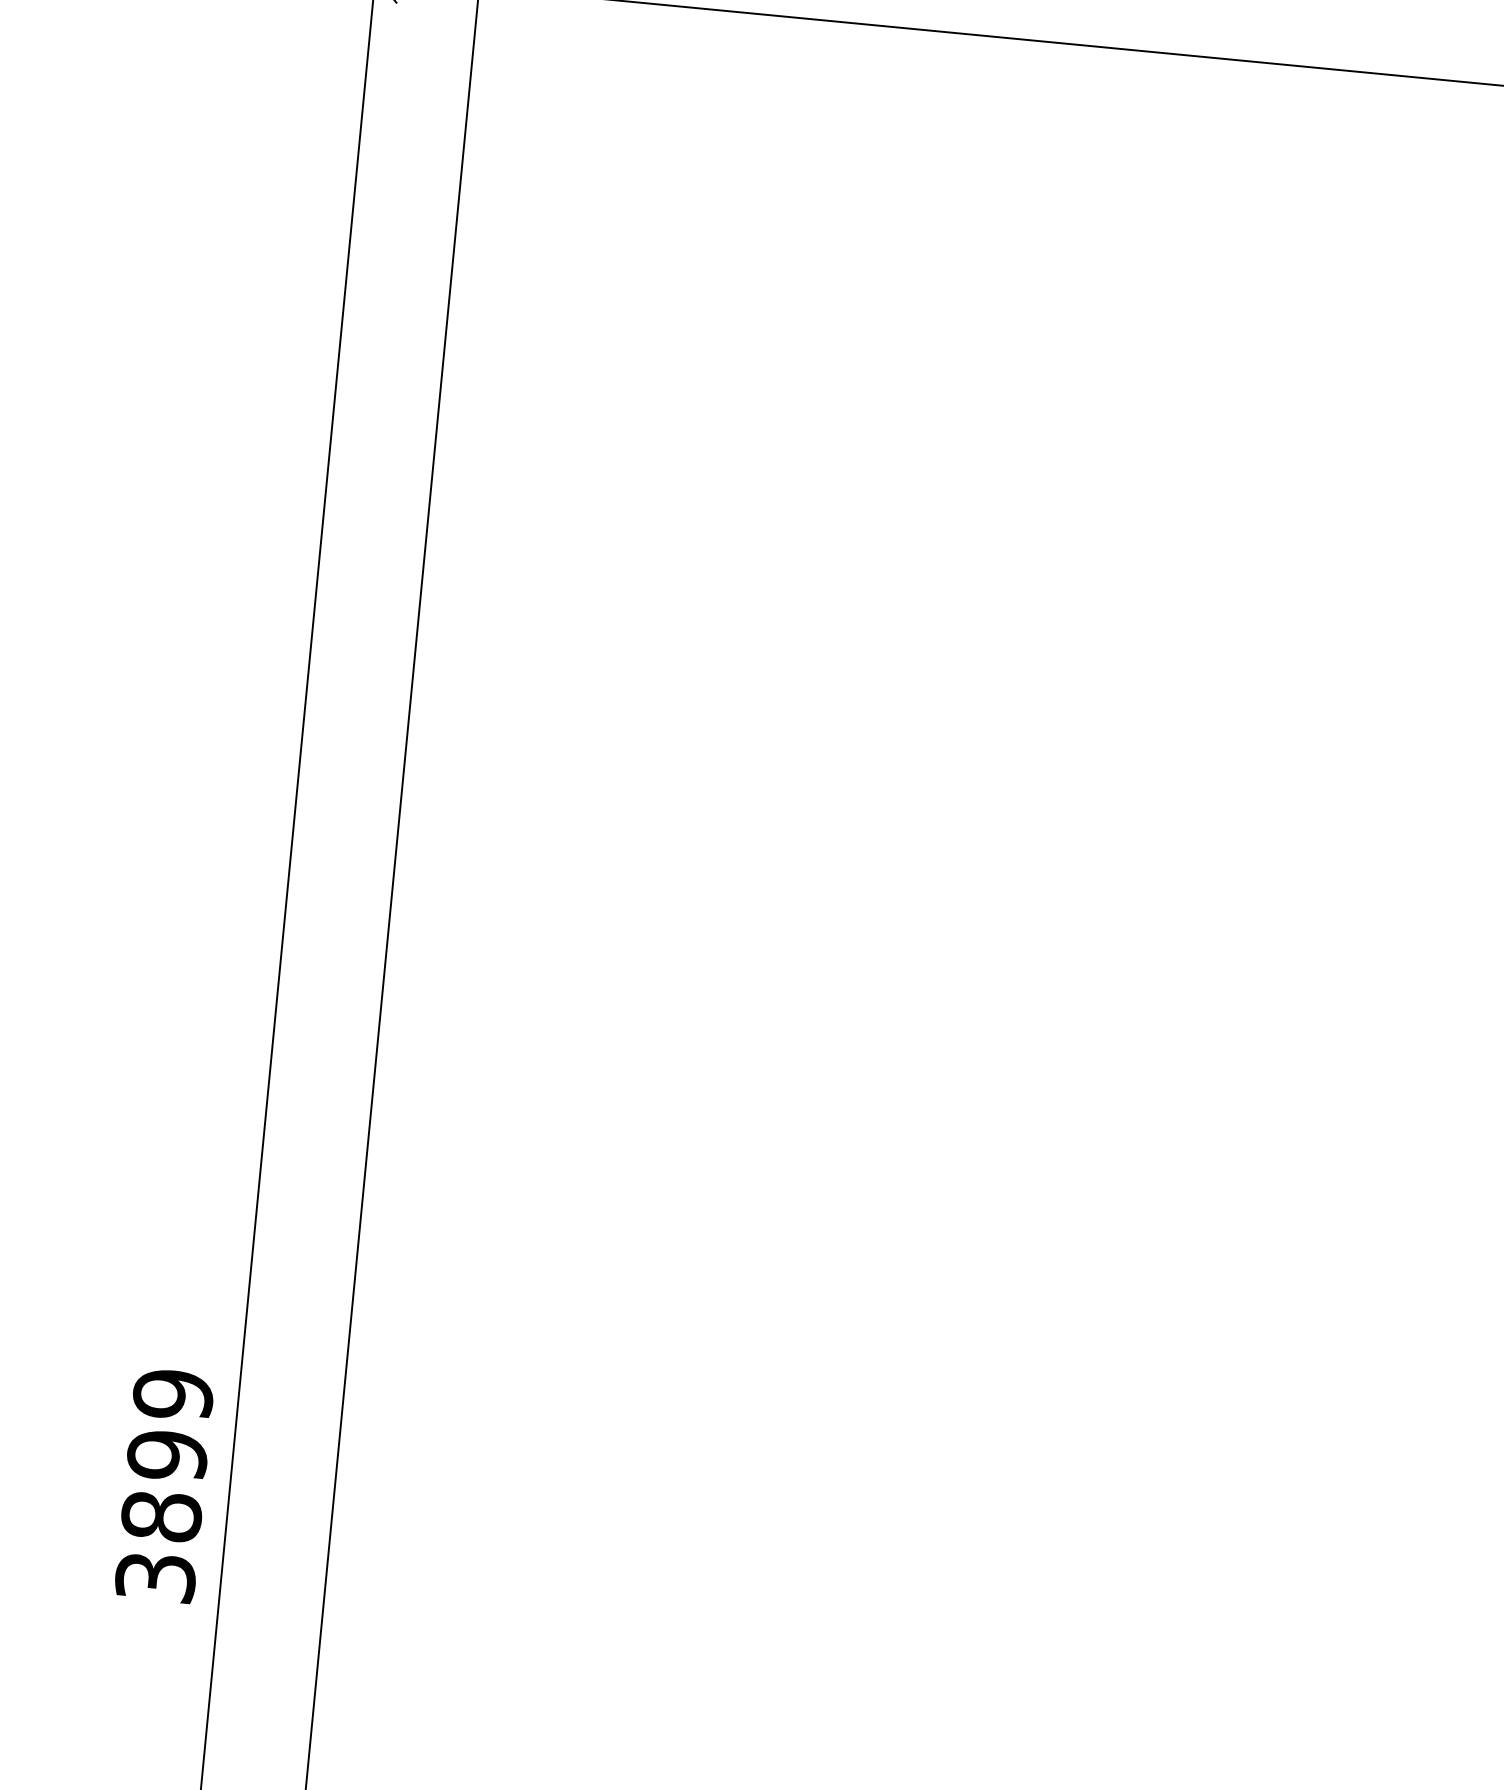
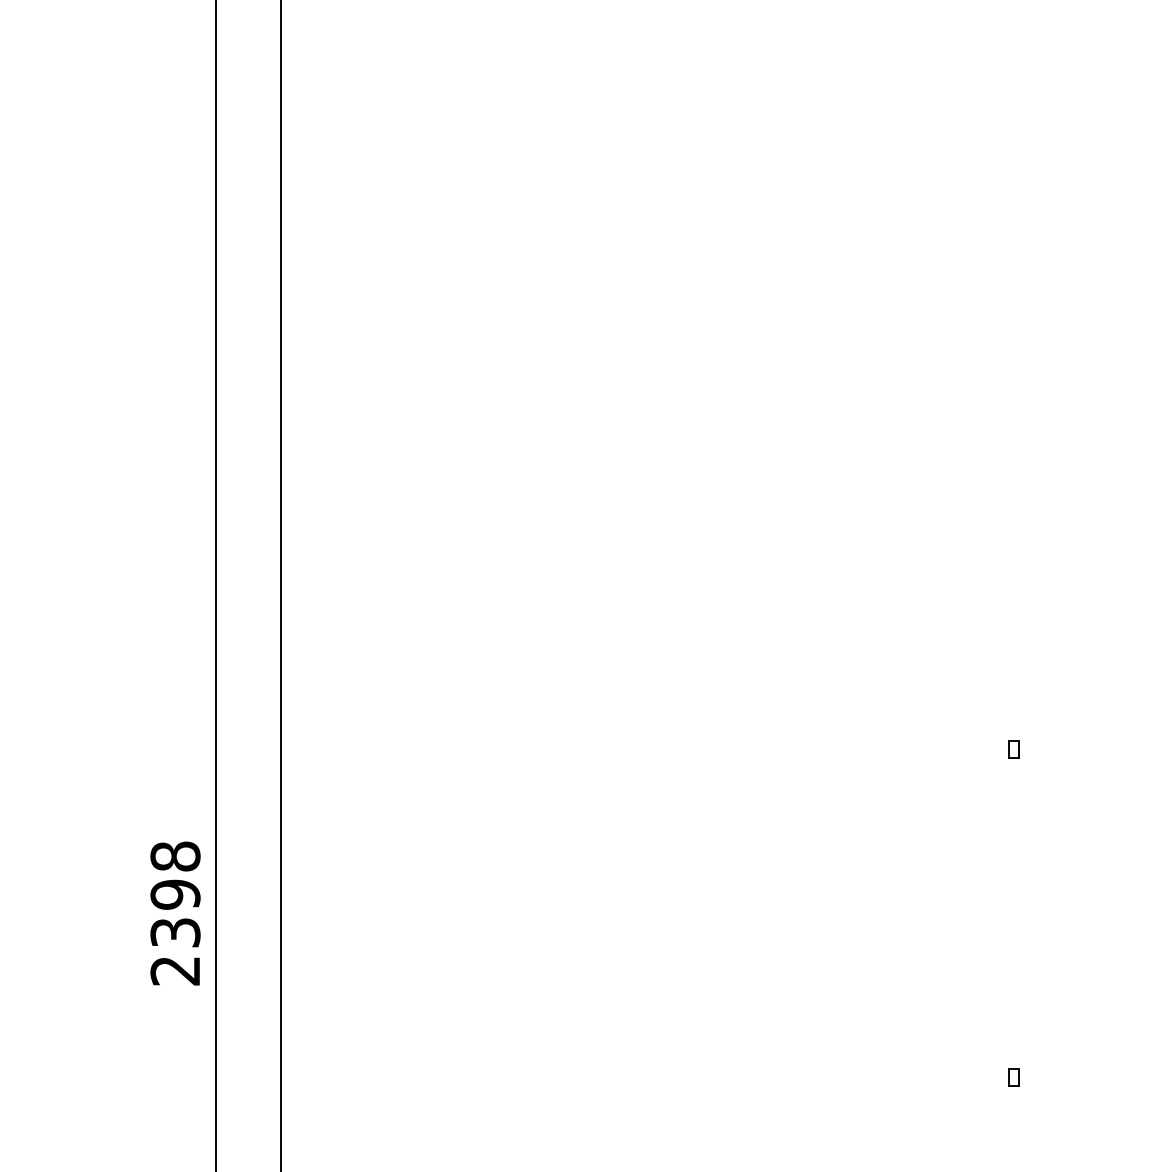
text: (164, 1485) -> (175, 913), 3899 -> 2398

